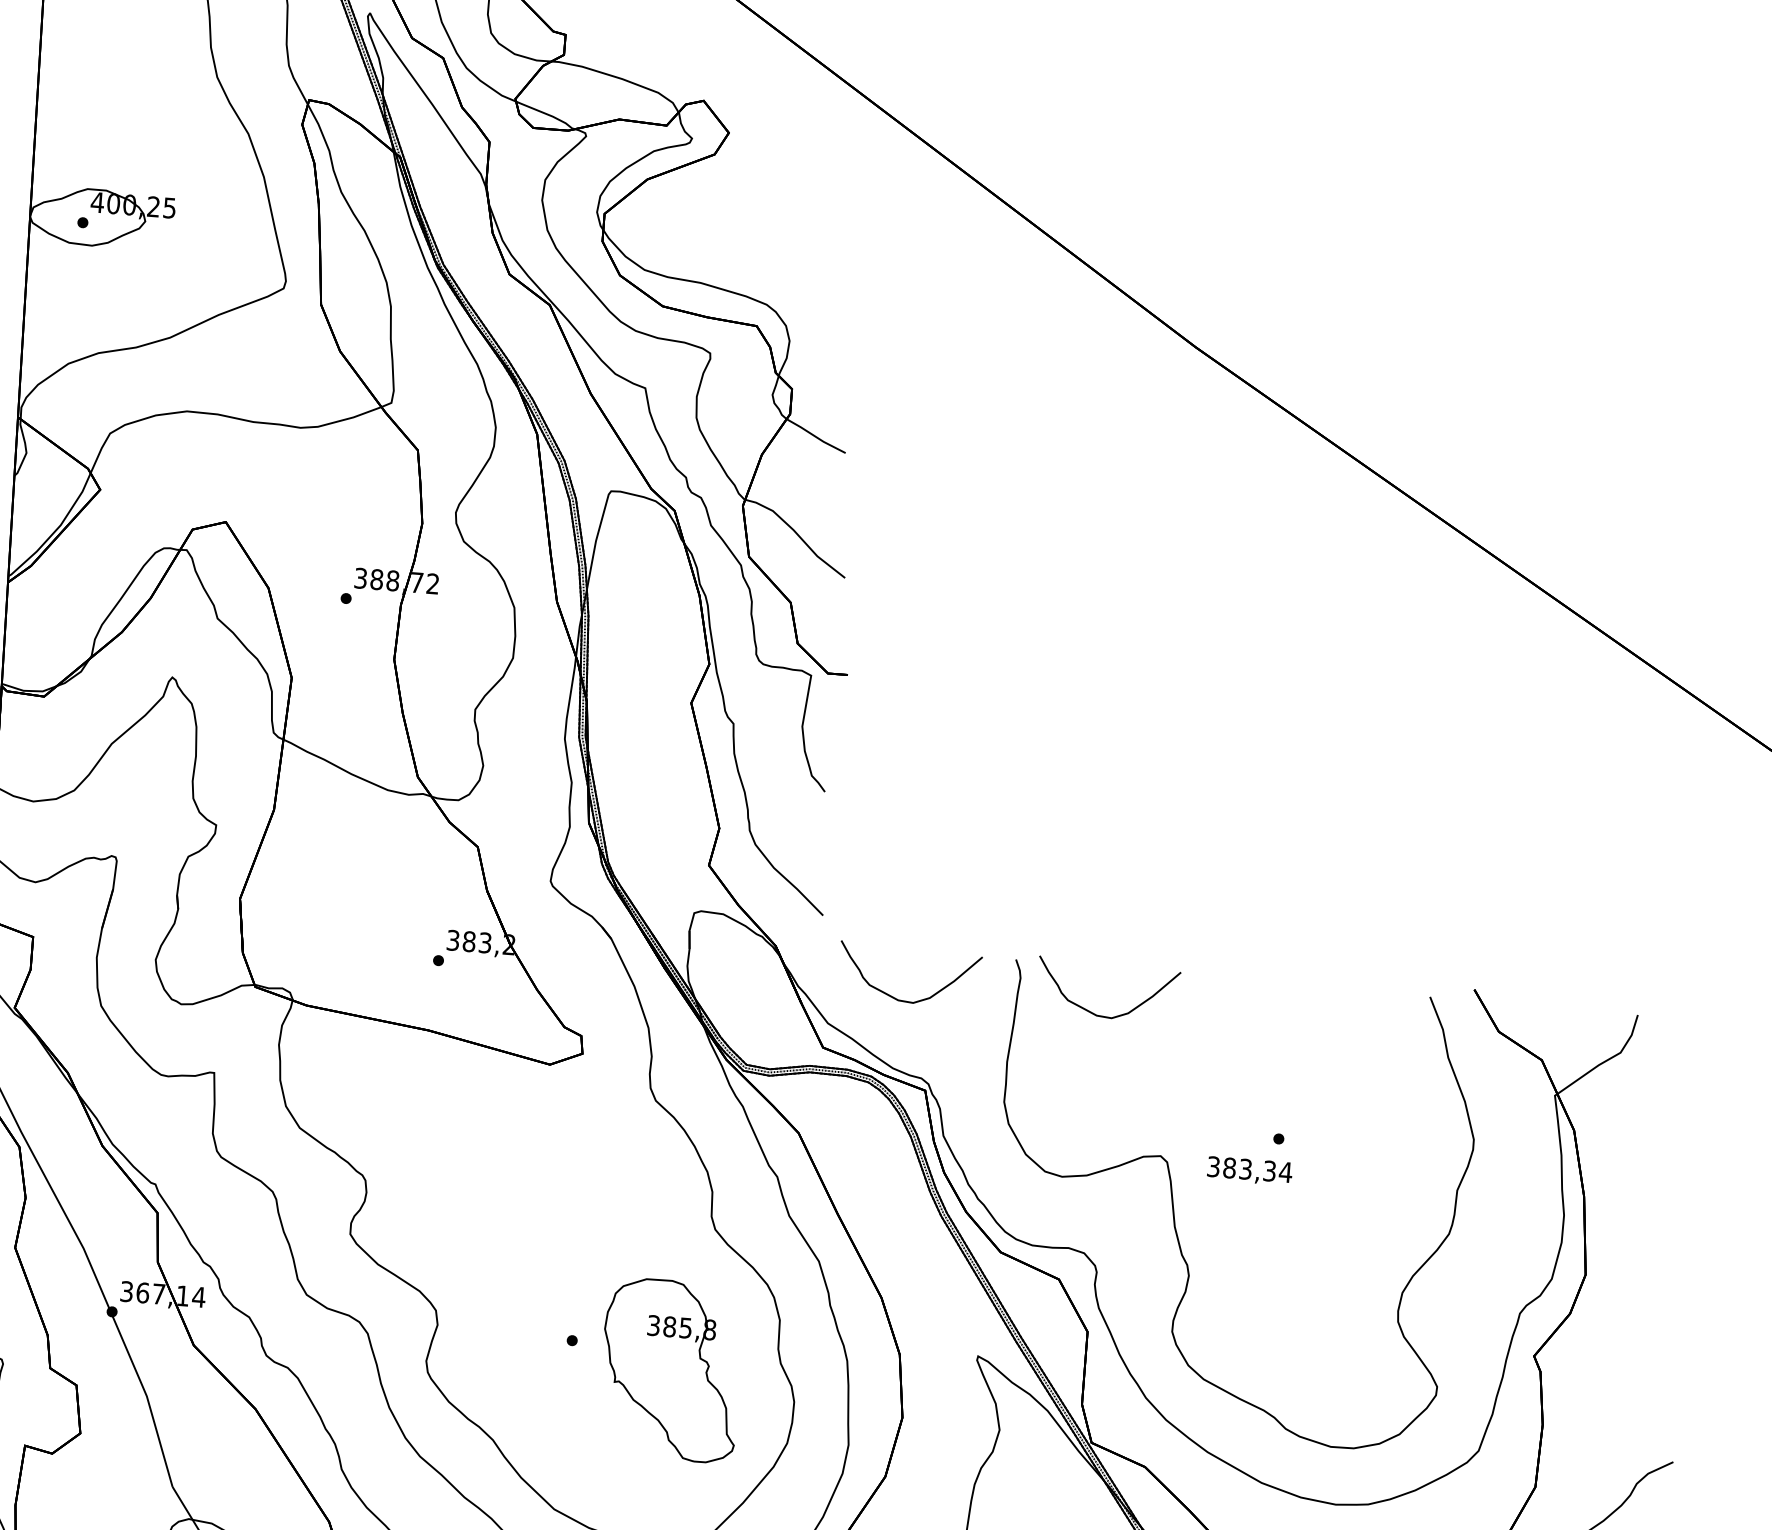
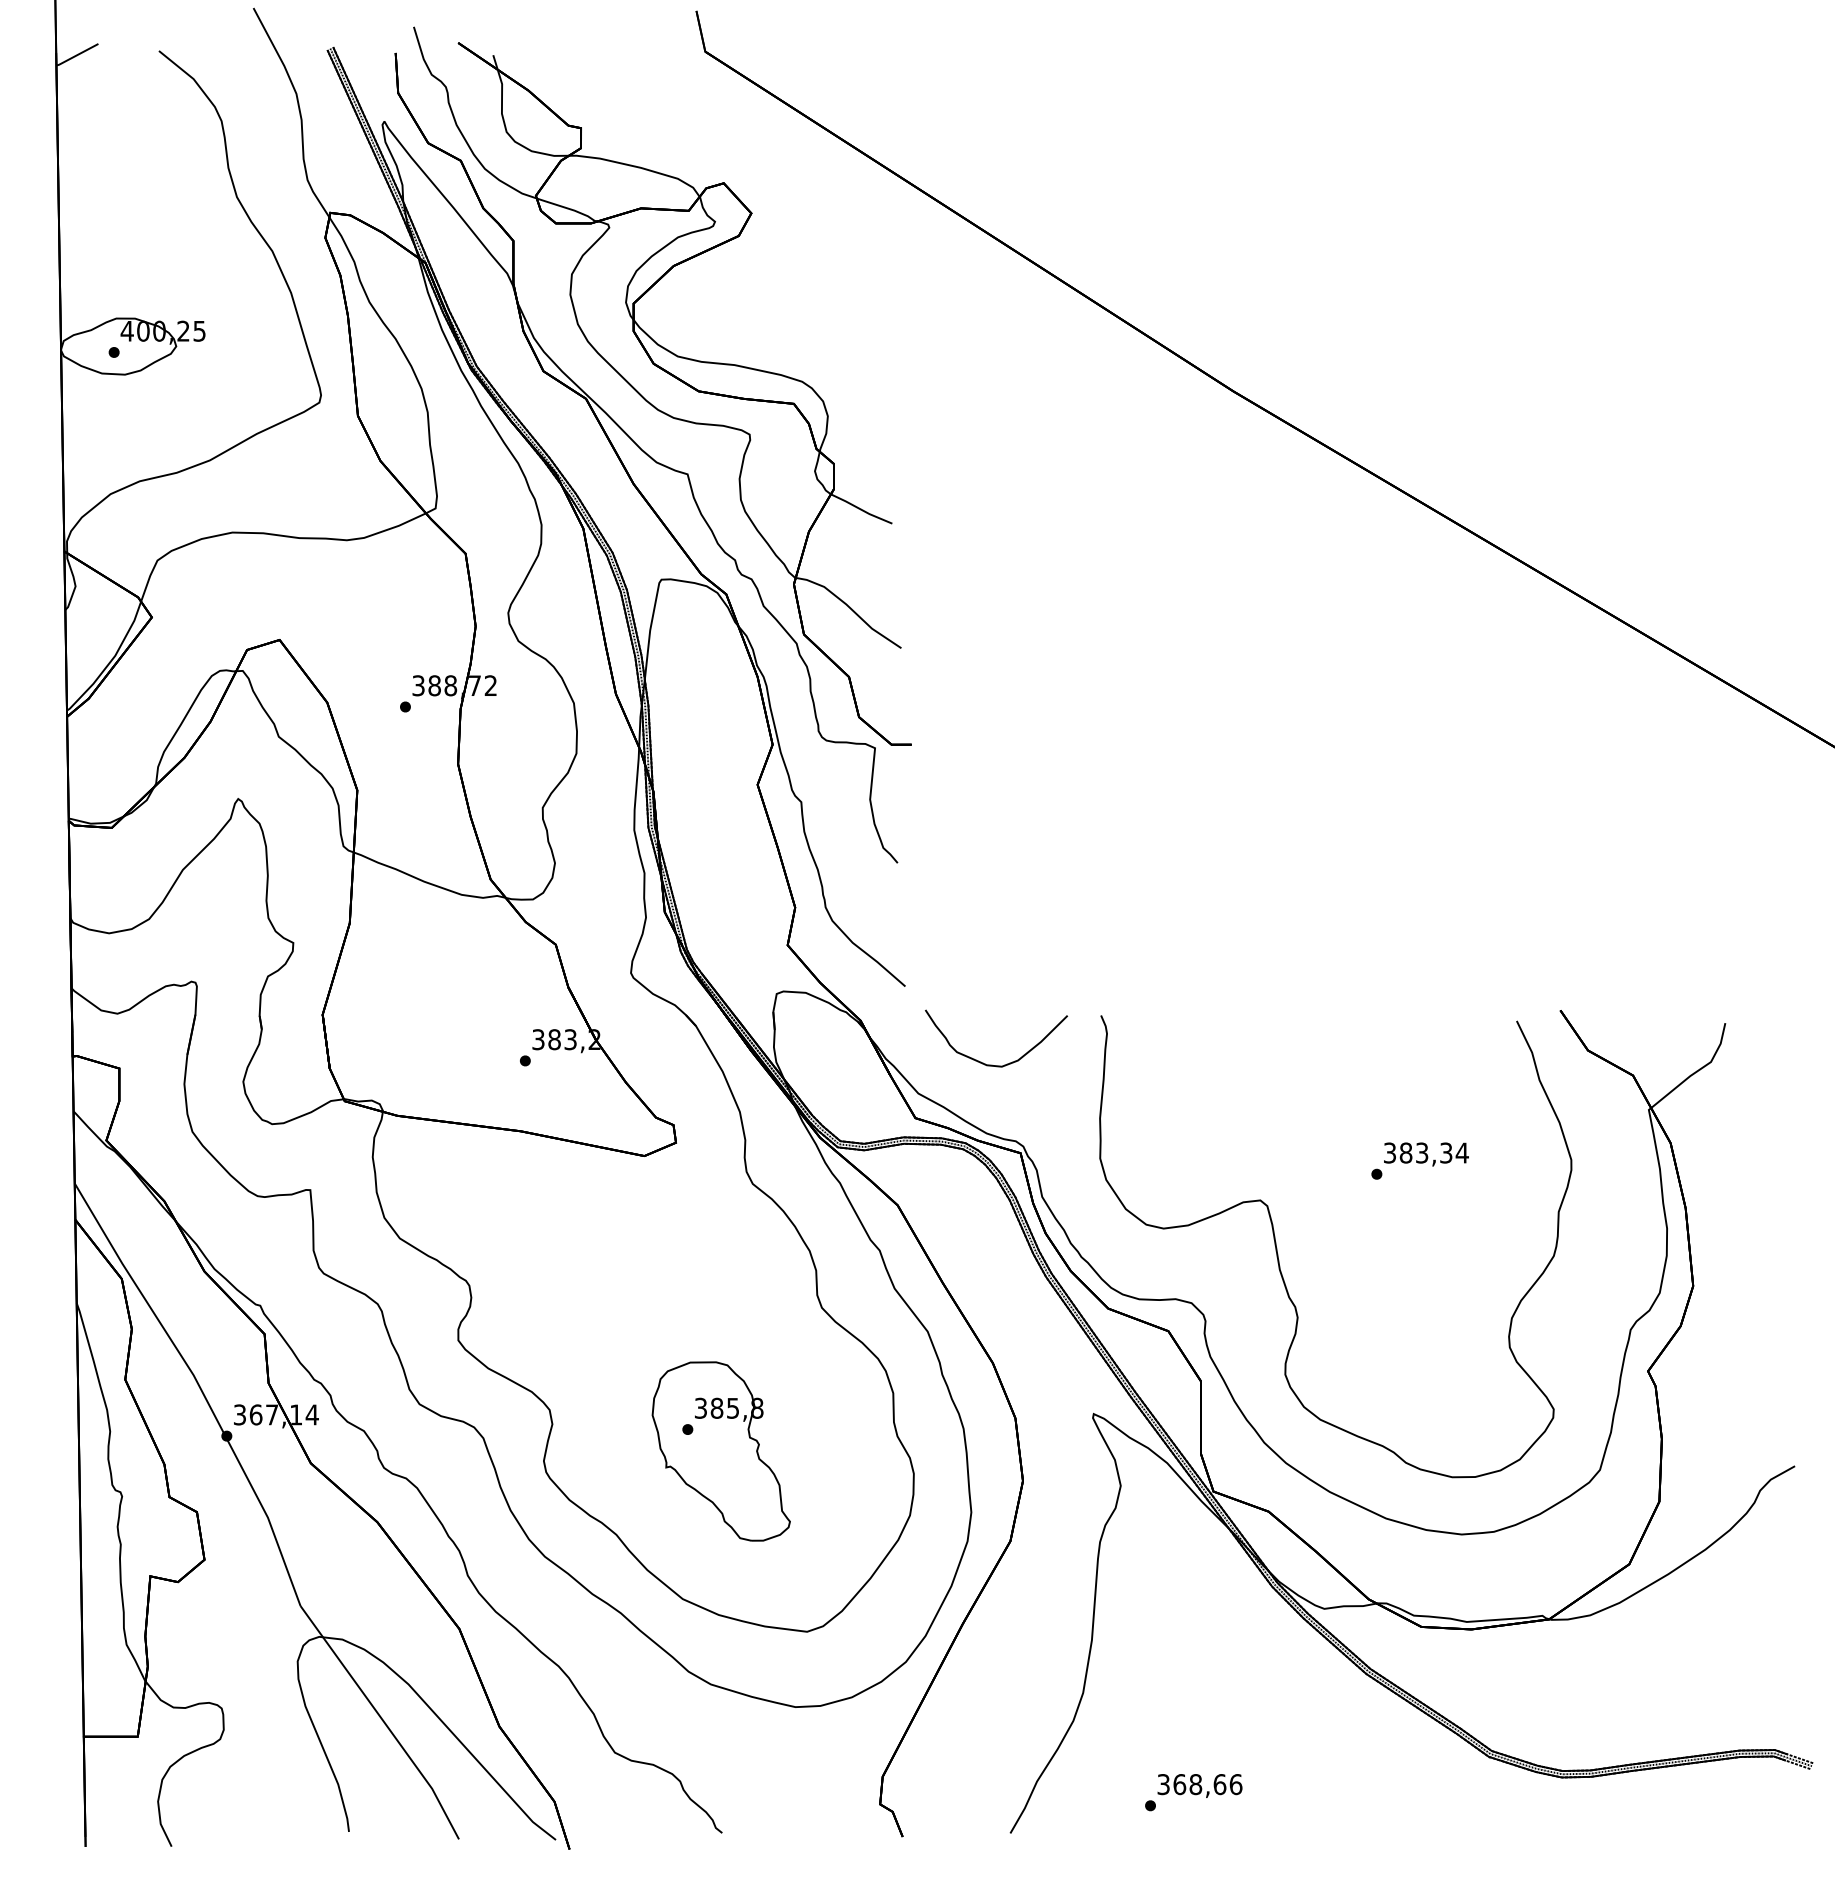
curve: (1102, 1015) -> (1191, 1064), removed
text: (1249, 1171) -> (1426, 1154), moved
part: (669, 1370) -> (720, 1451), moved

